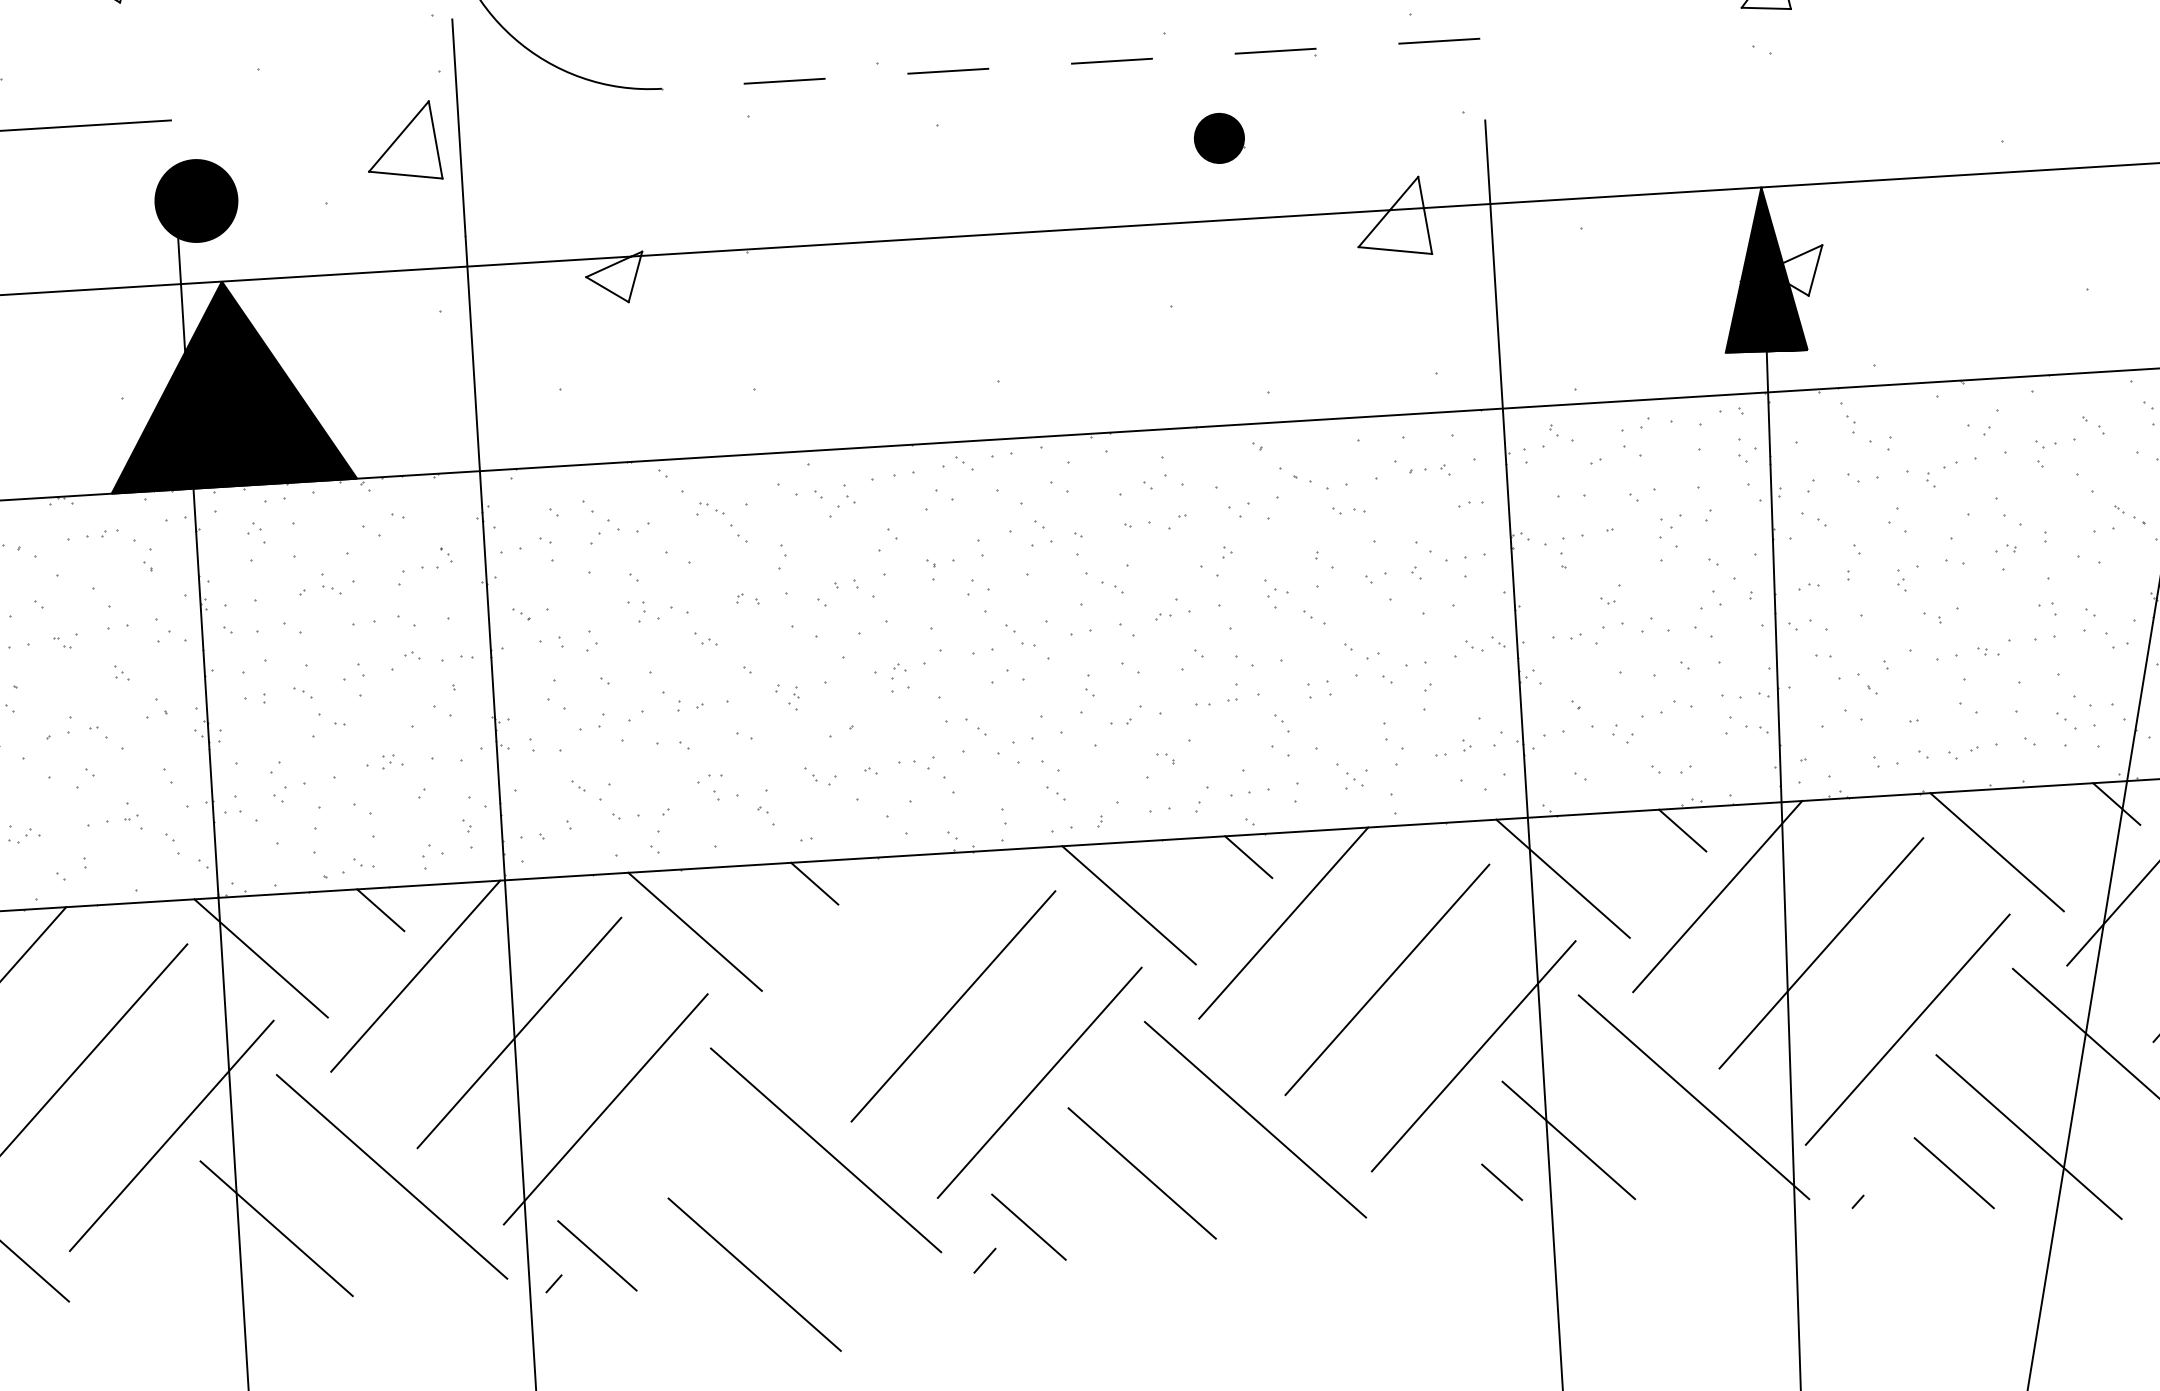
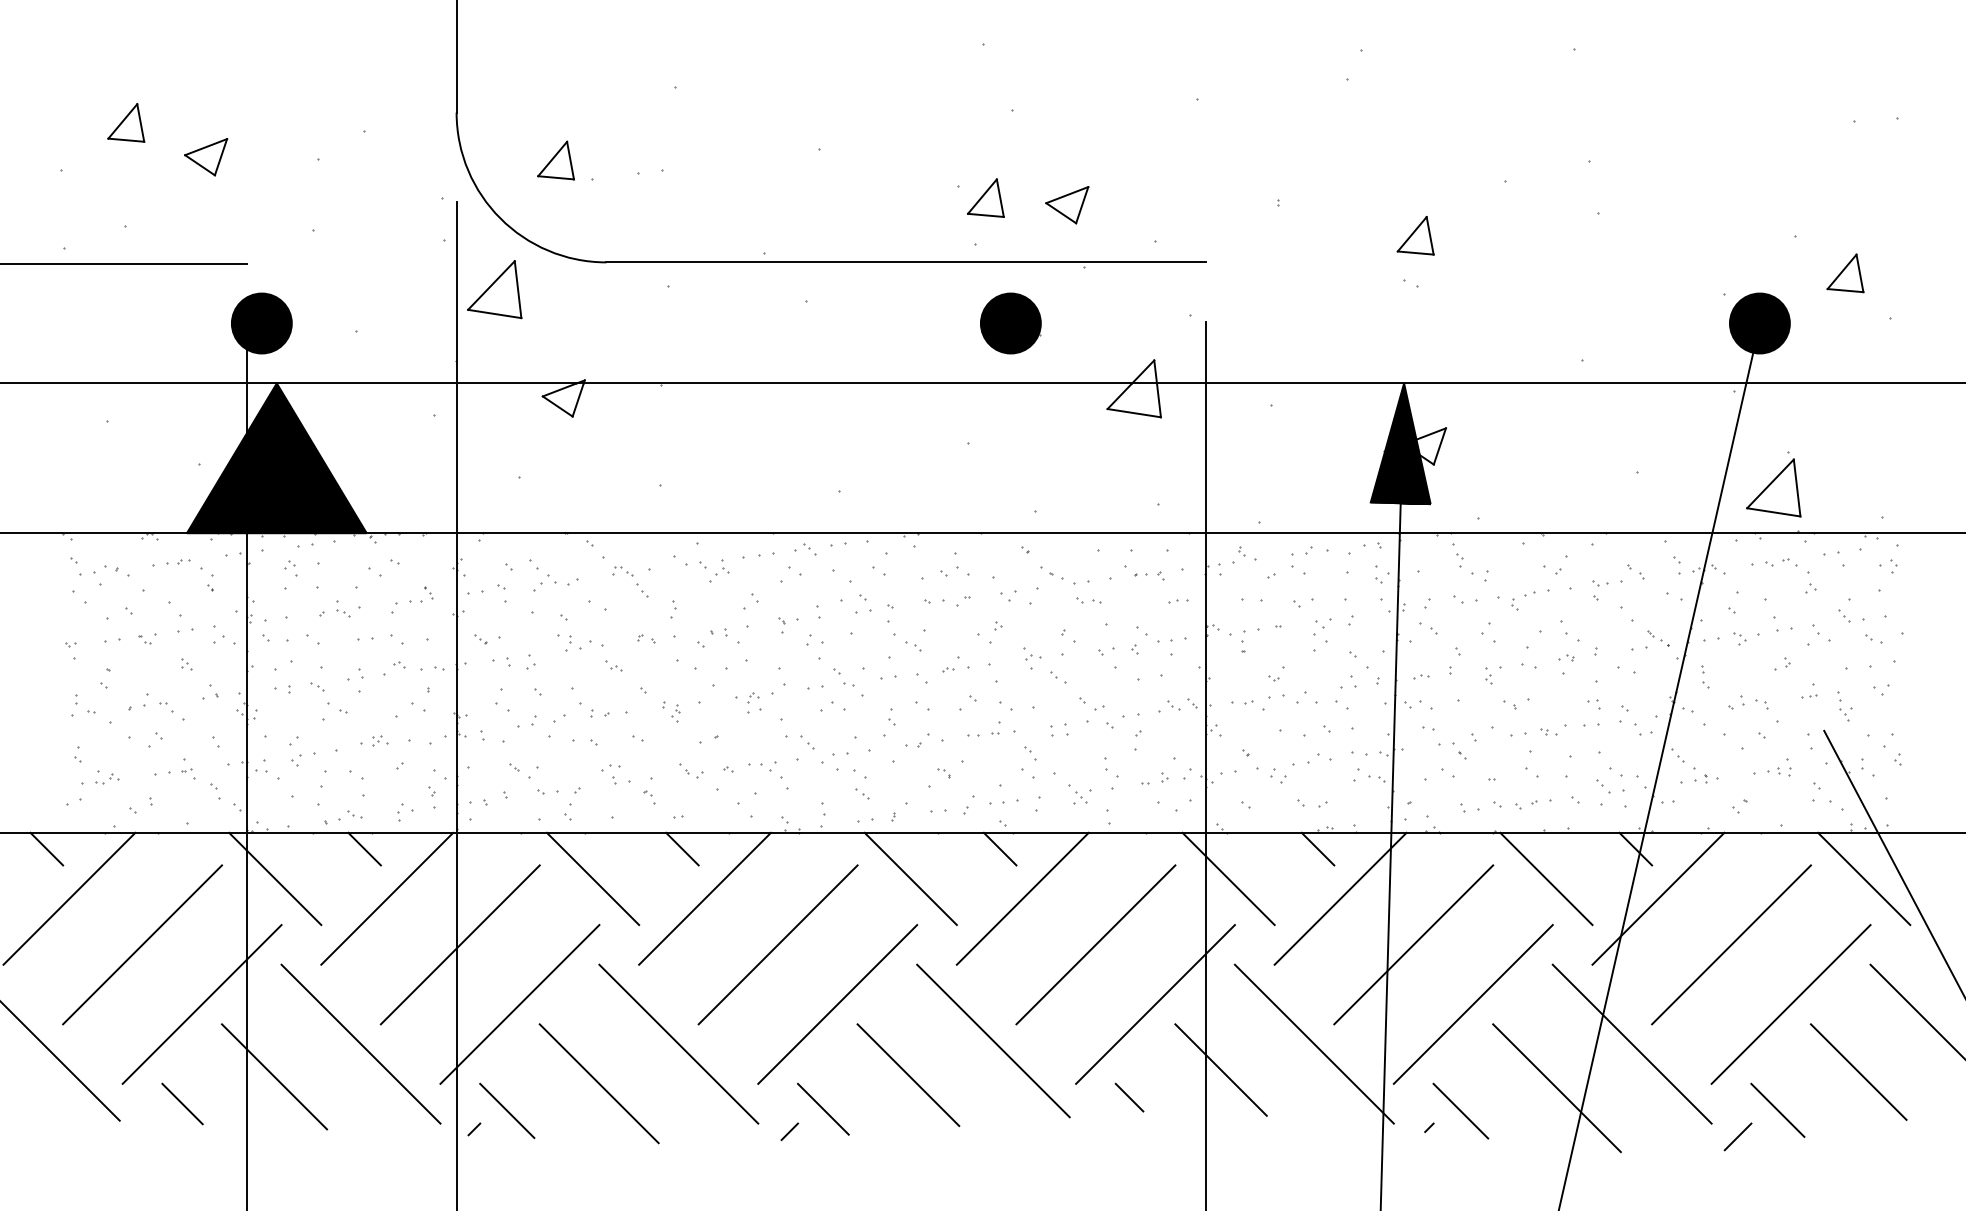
line: (1071, 63) -> (906, 262), dashed -> solid
part: (1218, 138) -> (1010, 323), size x1.67
part: (403, 141) -> (494, 289), moved
line: (848, 949) -> (704, 898), added
line: (1953, 1172) -> (1460, 1110), moved
line: (1501, 1182) -> (1129, 1097), moved
line: (153, 1272) -> (182, 1103), added
line: (753, 1274) -> (598, 1083), moved

